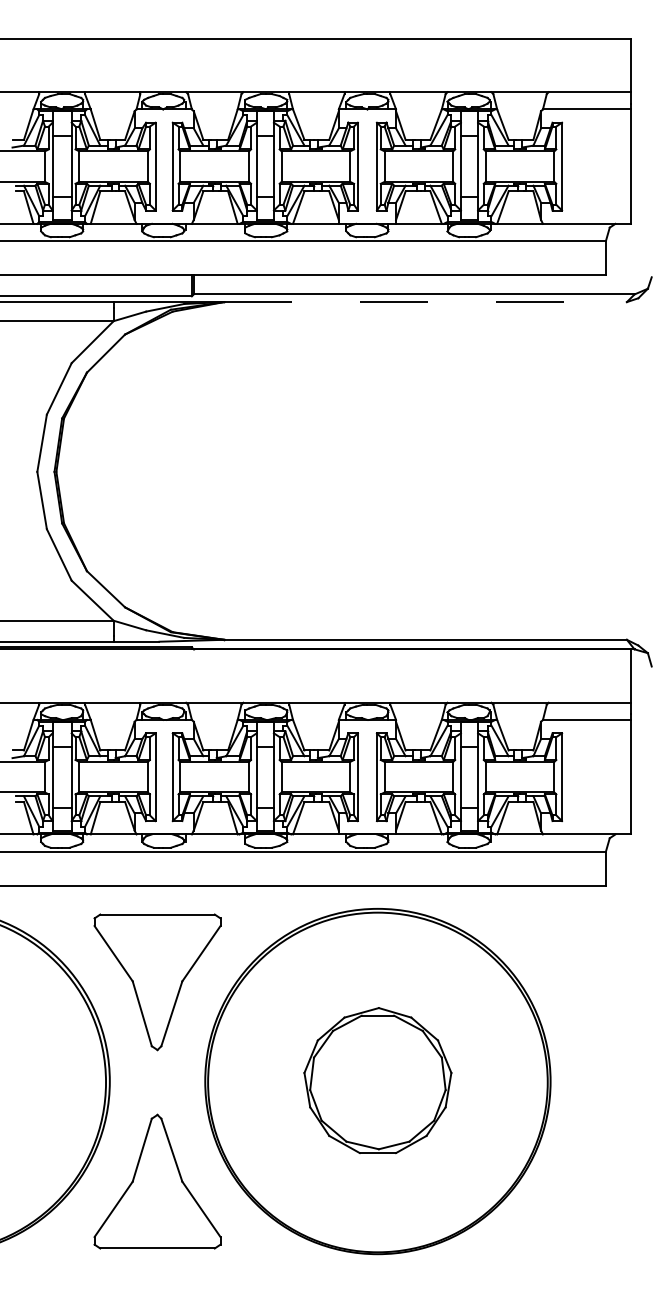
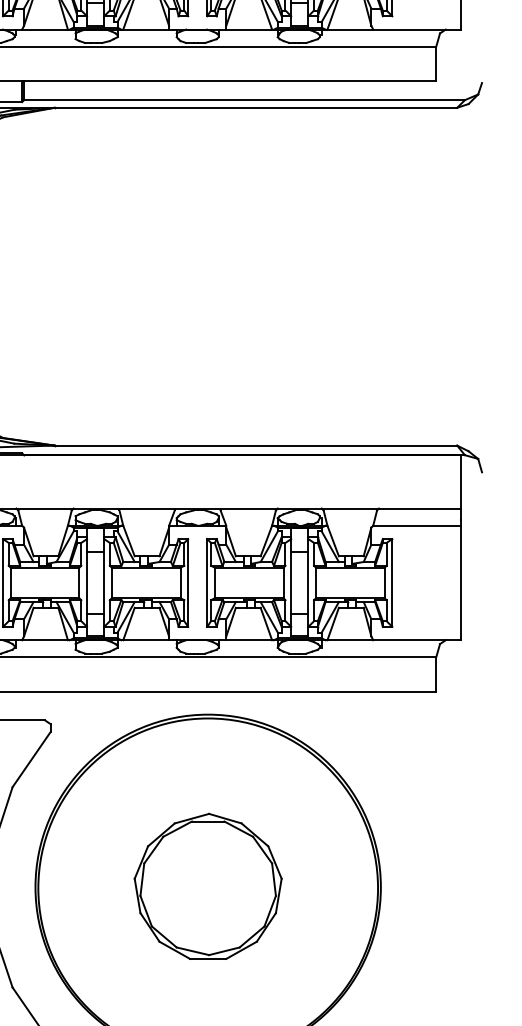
line: (426, 302) -> (256, 108), dashed -> solid

